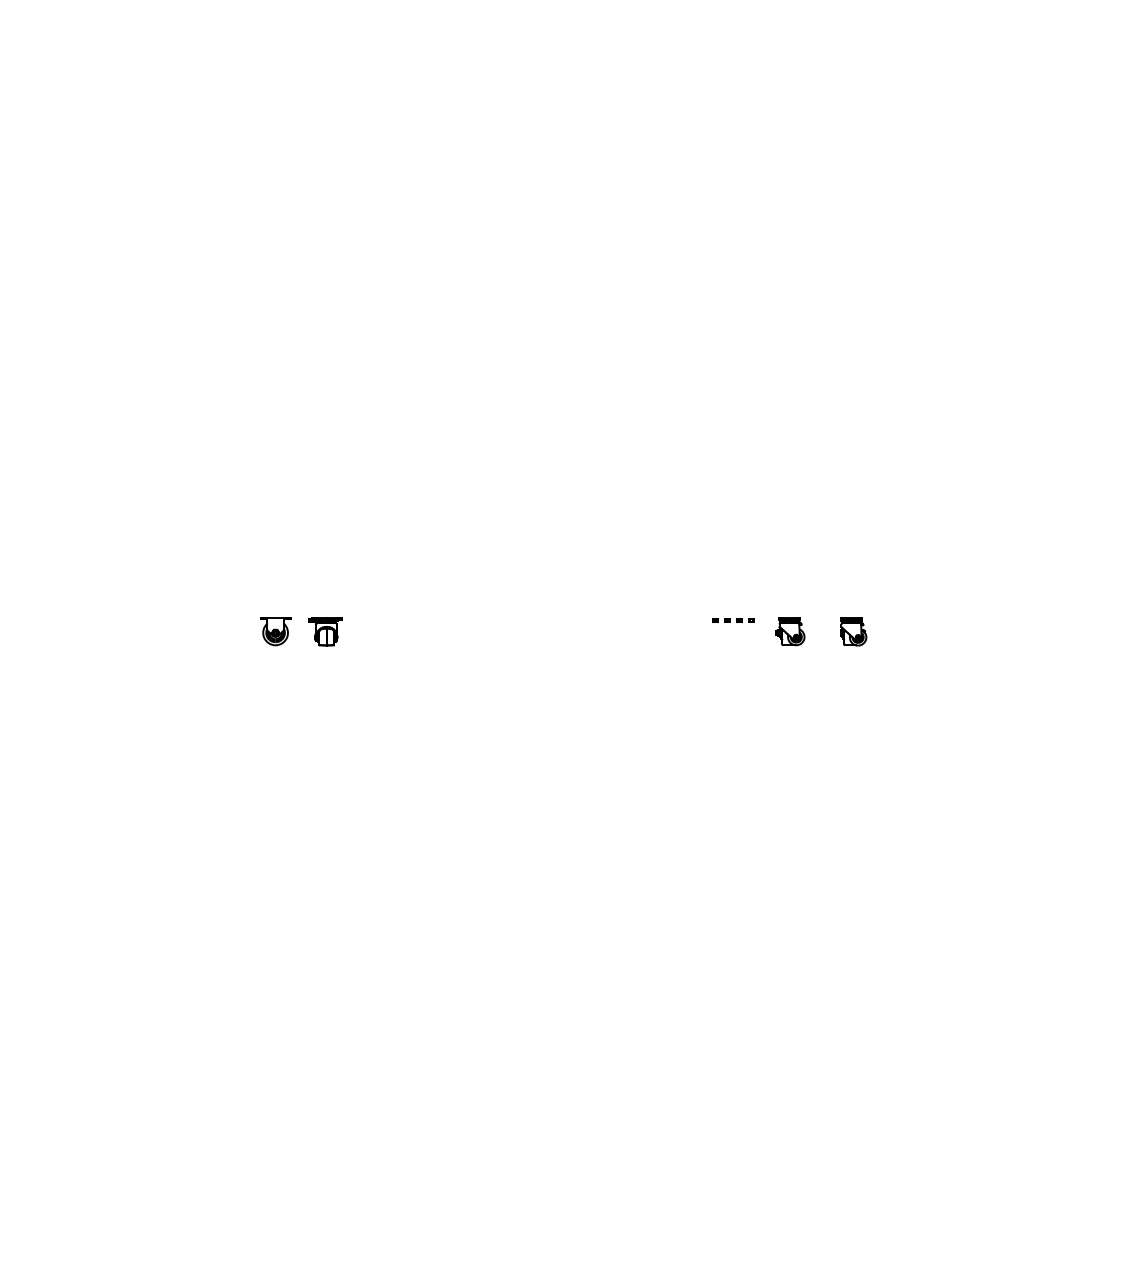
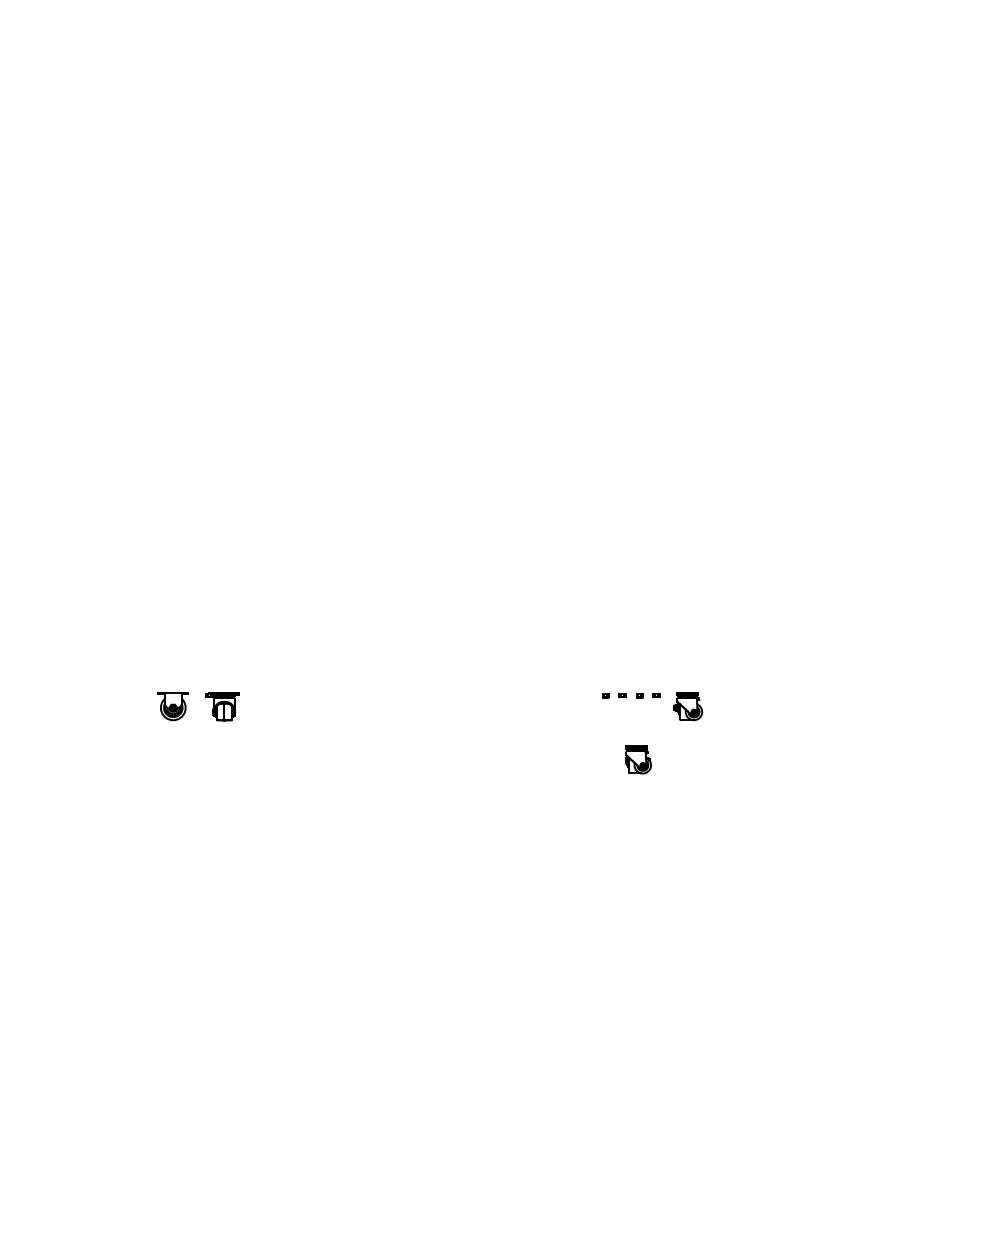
part: (733, 620) -> (631, 695), size x1.4
part: (853, 631) -> (638, 759), moved

